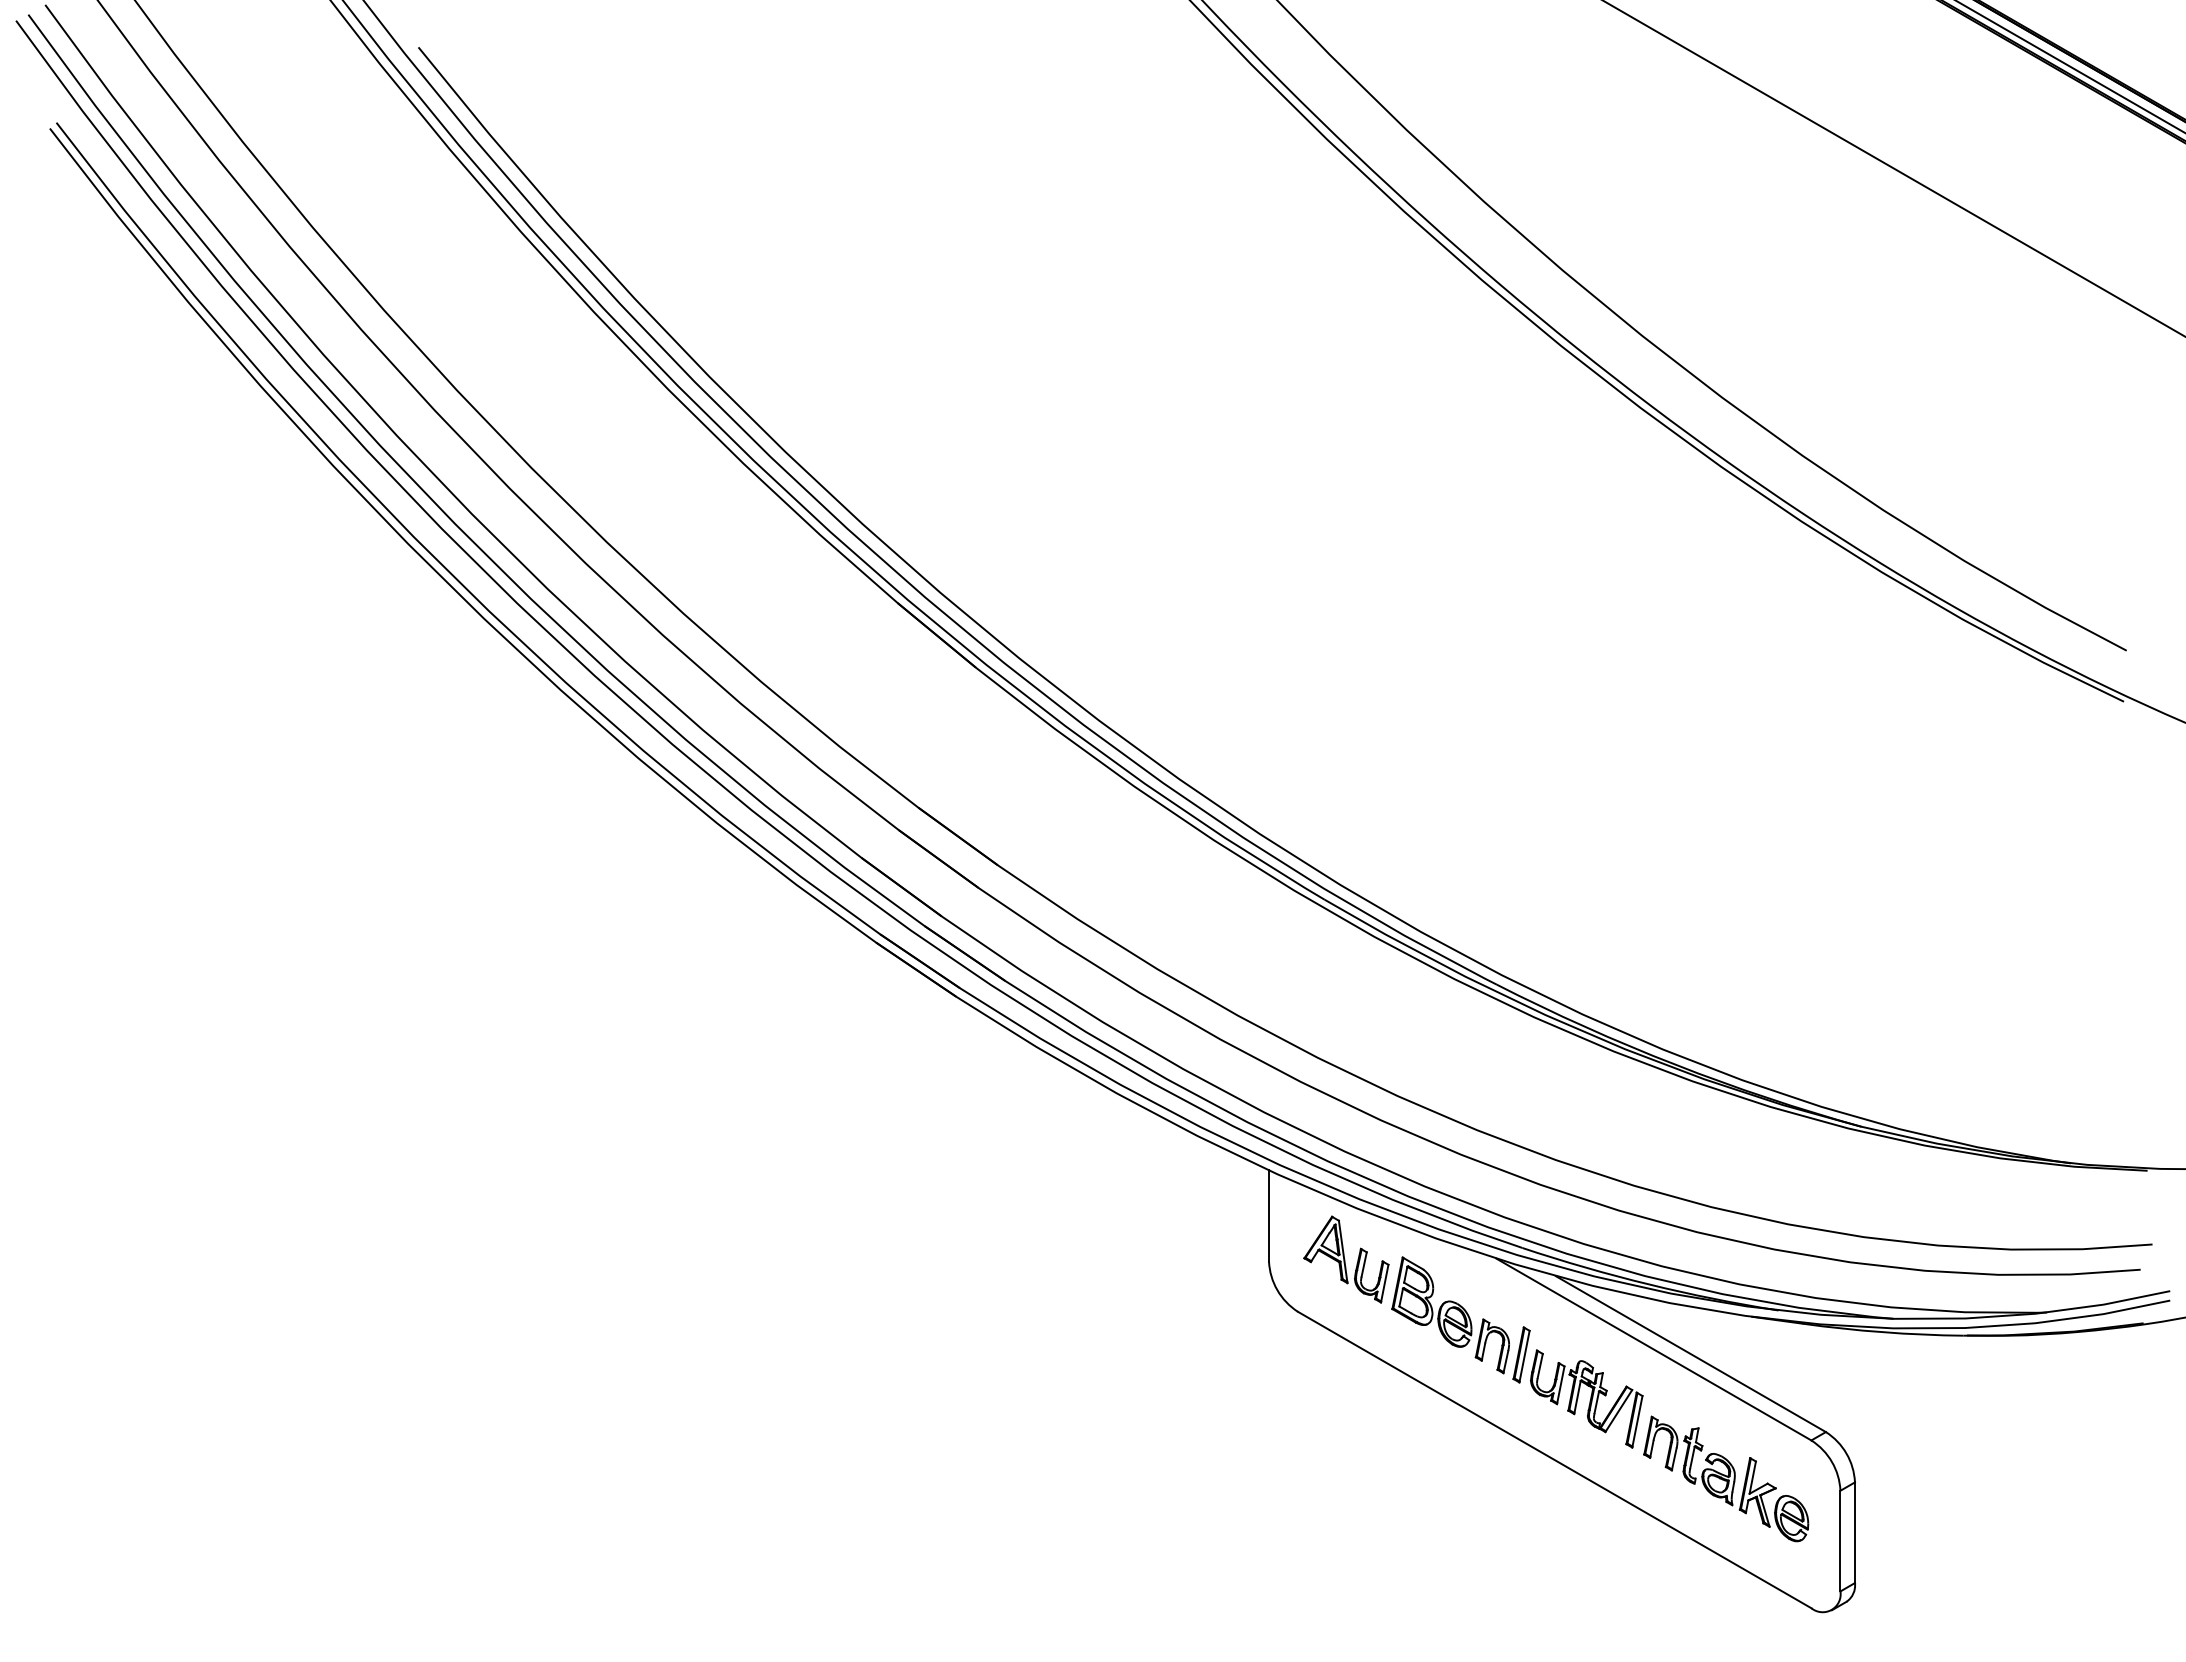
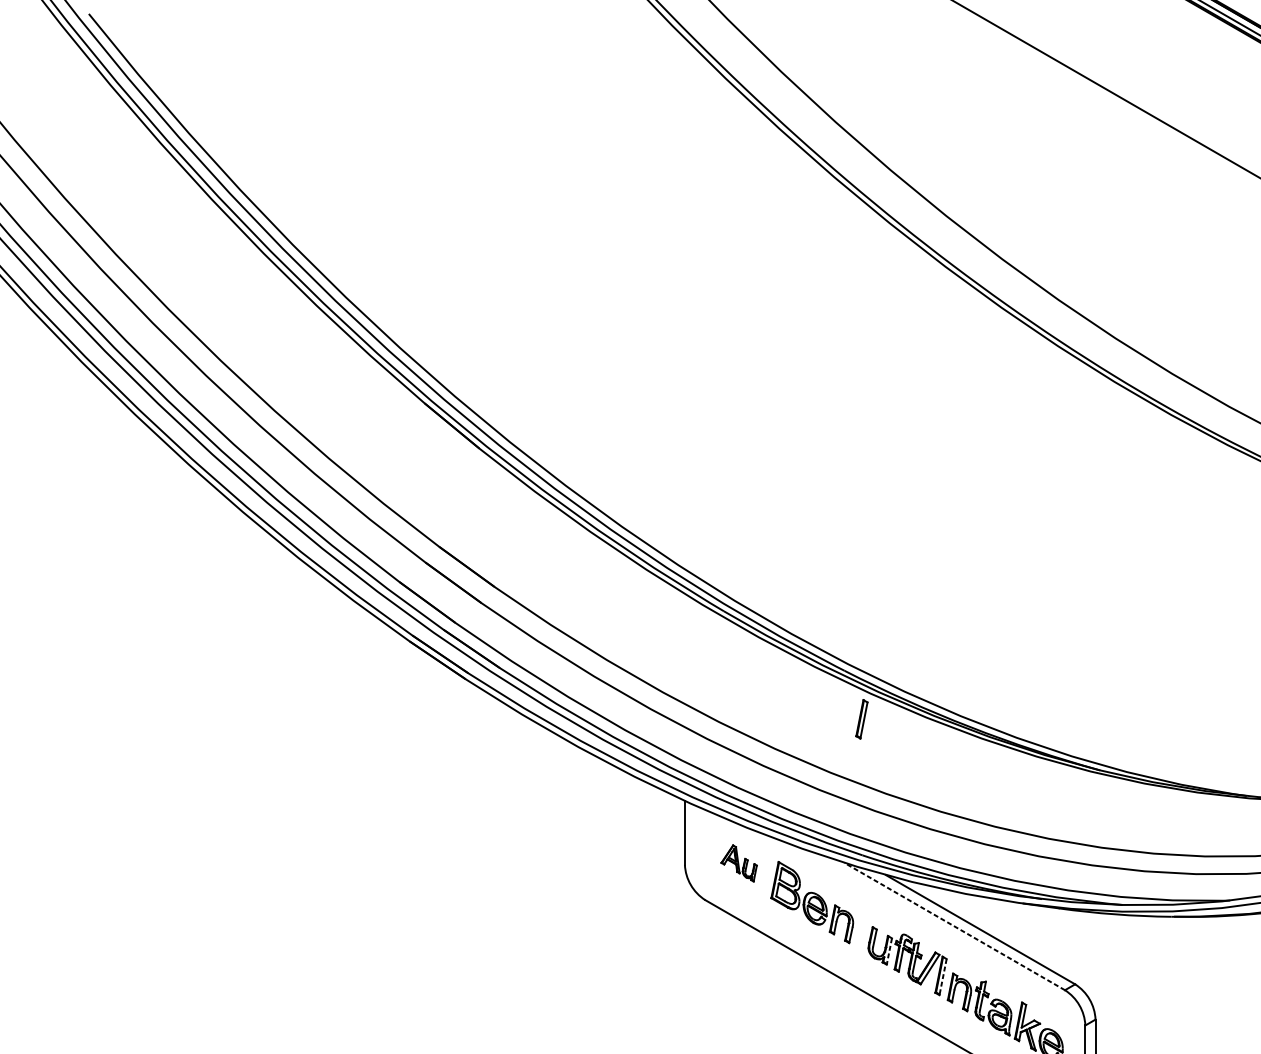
part: (1346, 1259) -> (739, 863), size x0.6
line: (1653, 1349) -> (954, 926), solid -> dashed
part: (1521, 1354) -> (861, 719), moved
line: (1560, 1385) -> (889, 951), solid -> dashed
line: (1637, 1422) -> (943, 977), solid -> dashed

